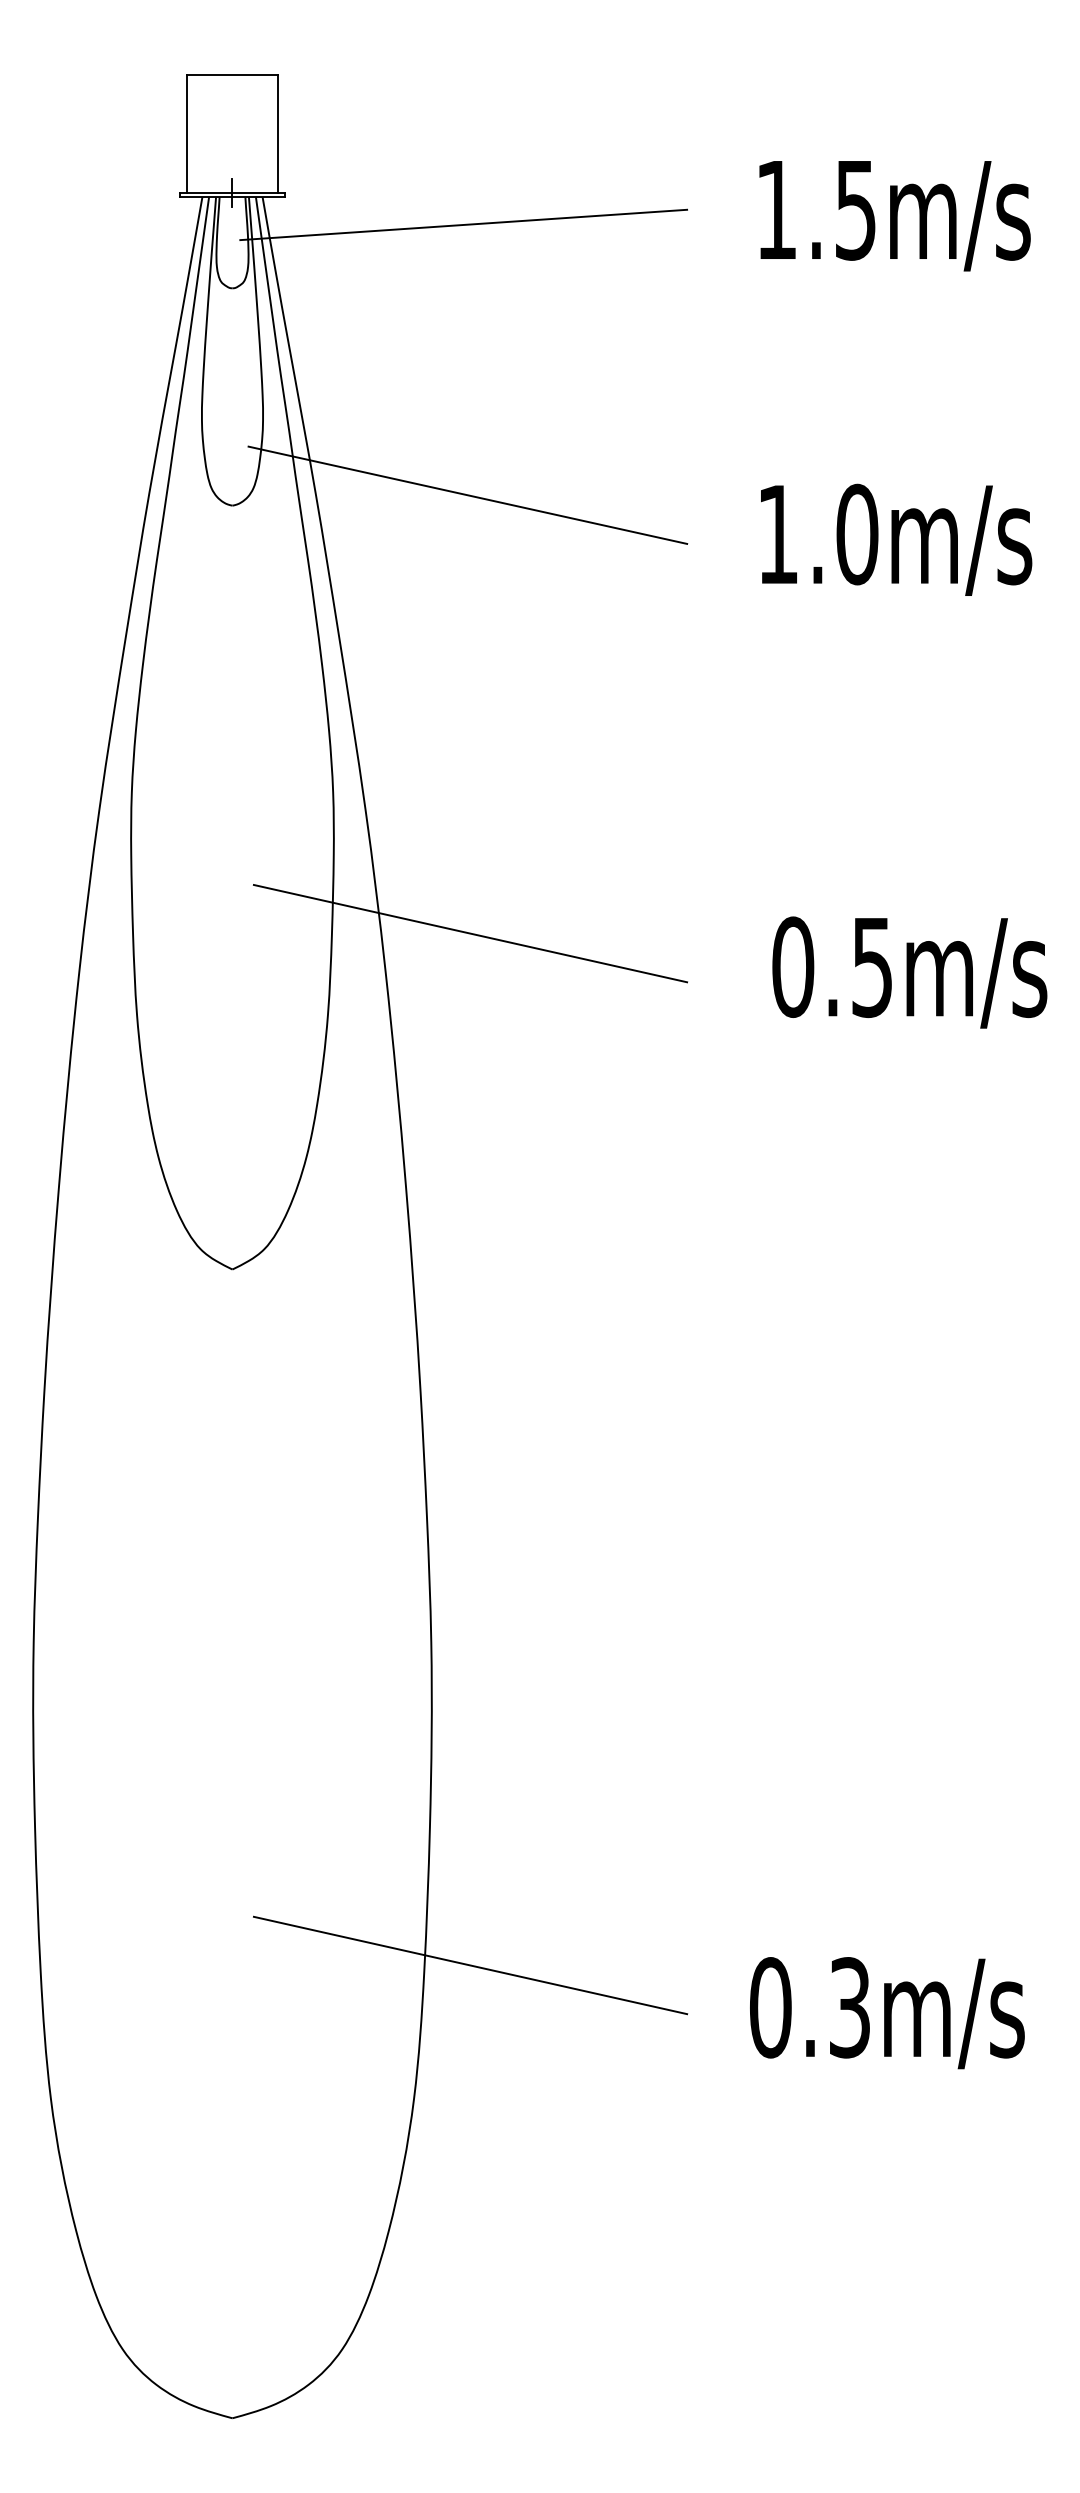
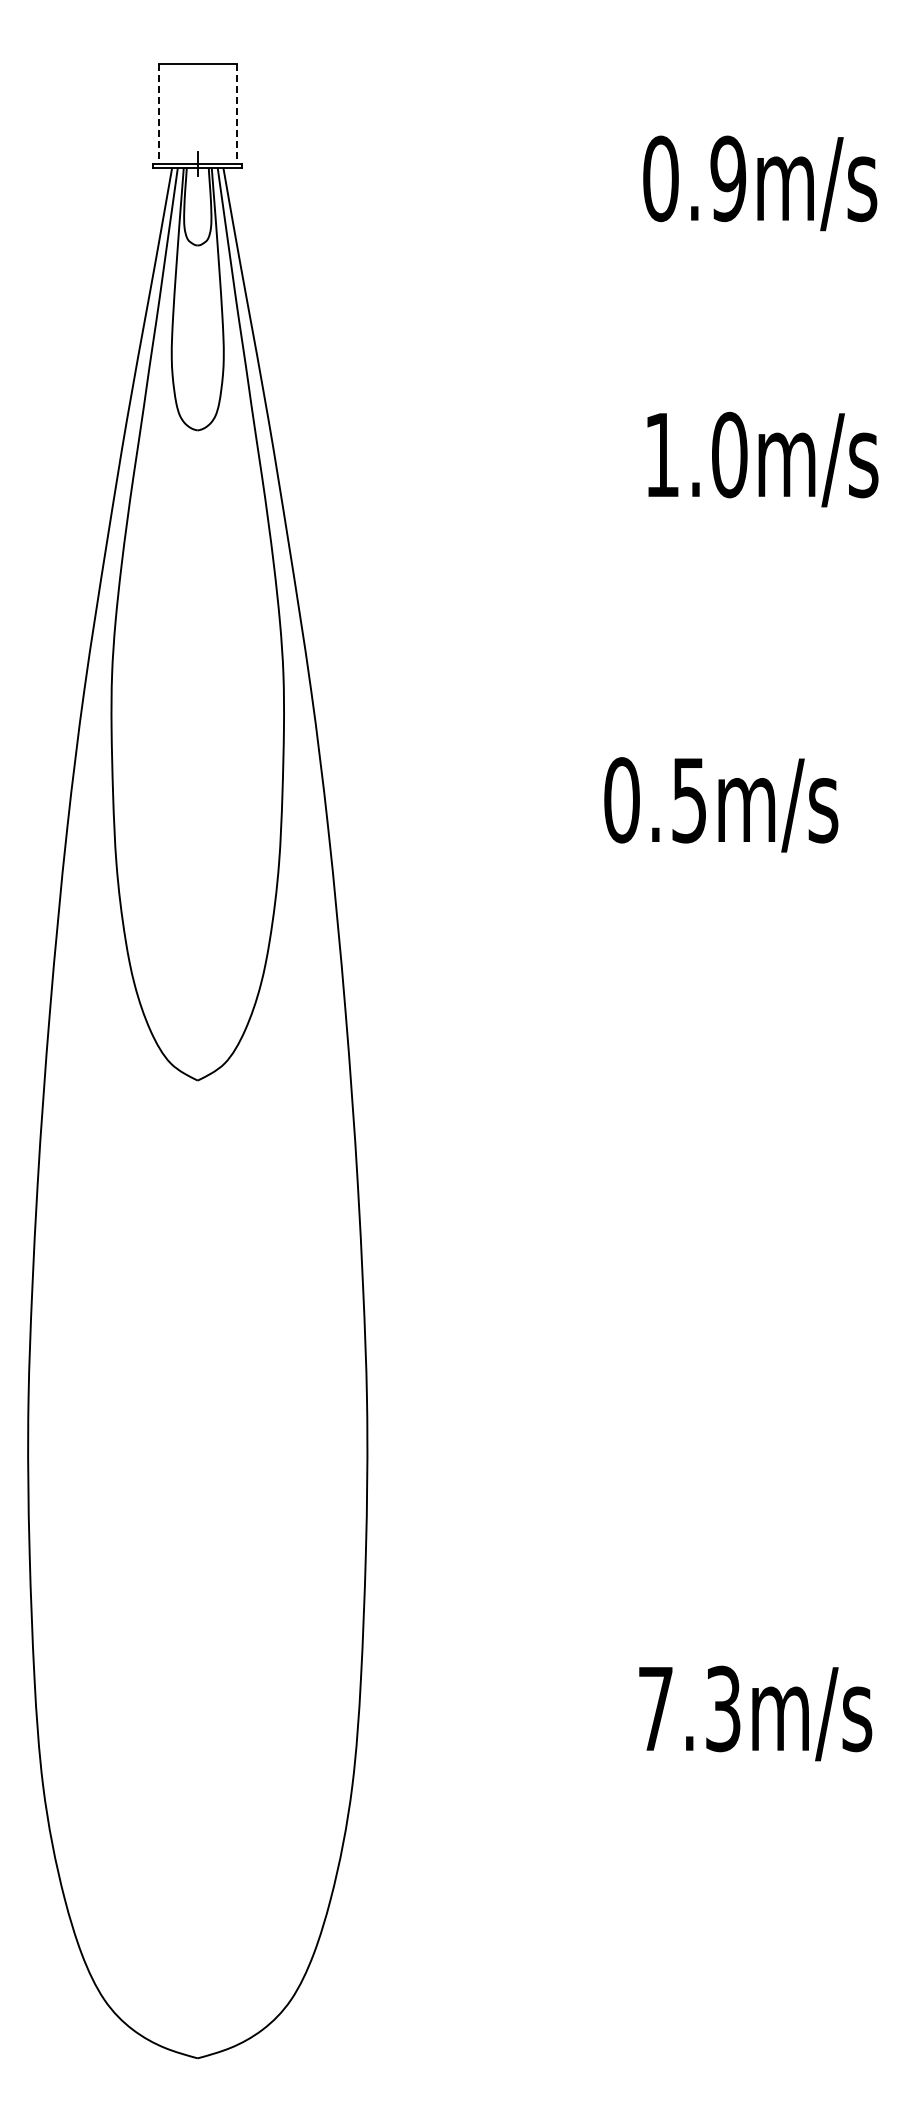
line: (186, 134) -> (158, 114), solid -> dashed
line: (277, 134) -> (236, 114), solid -> dashed
text: (816, 209) -> (694, 178), 1.5m/s -> 0.9m/s
line: (463, 224) -> (394, 191), removed
line: (467, 495) -> (397, 421), removed
line: (470, 933) -> (400, 794), removed
text: (910, 972) -> (721, 804), moved
line: (470, 1964) -> (400, 1672), removed
text: (770, 2007) -> (655, 1708), 0.3m/s -> 7.3m/s

